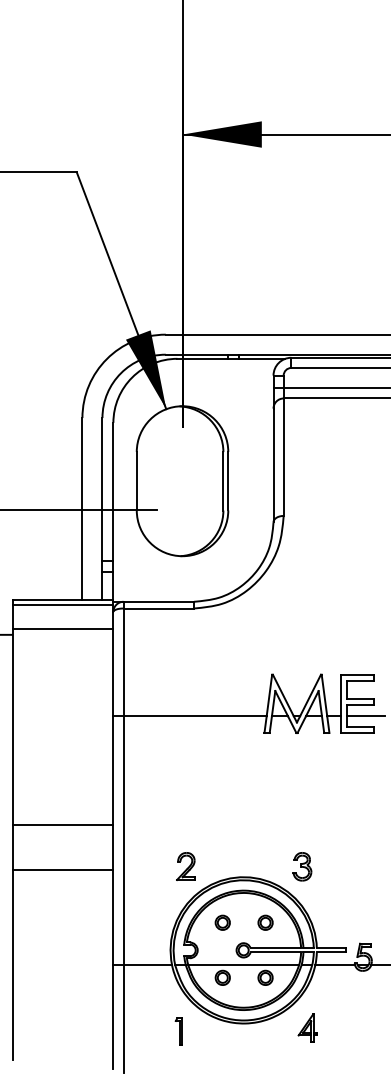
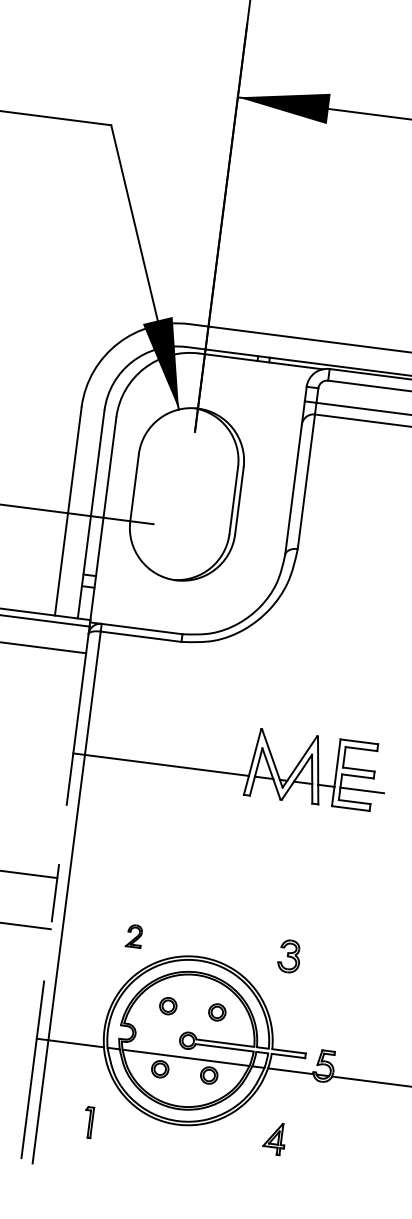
line: (113, 840) -> (55, 895), solid -> dashed
part: (185, 866) -> (133, 936), size x0.7
part: (302, 866) -> (289, 956), moved
part: (307, 1027) -> (274, 1138), moved
part: (178, 1031) -> (87, 1122), moved

